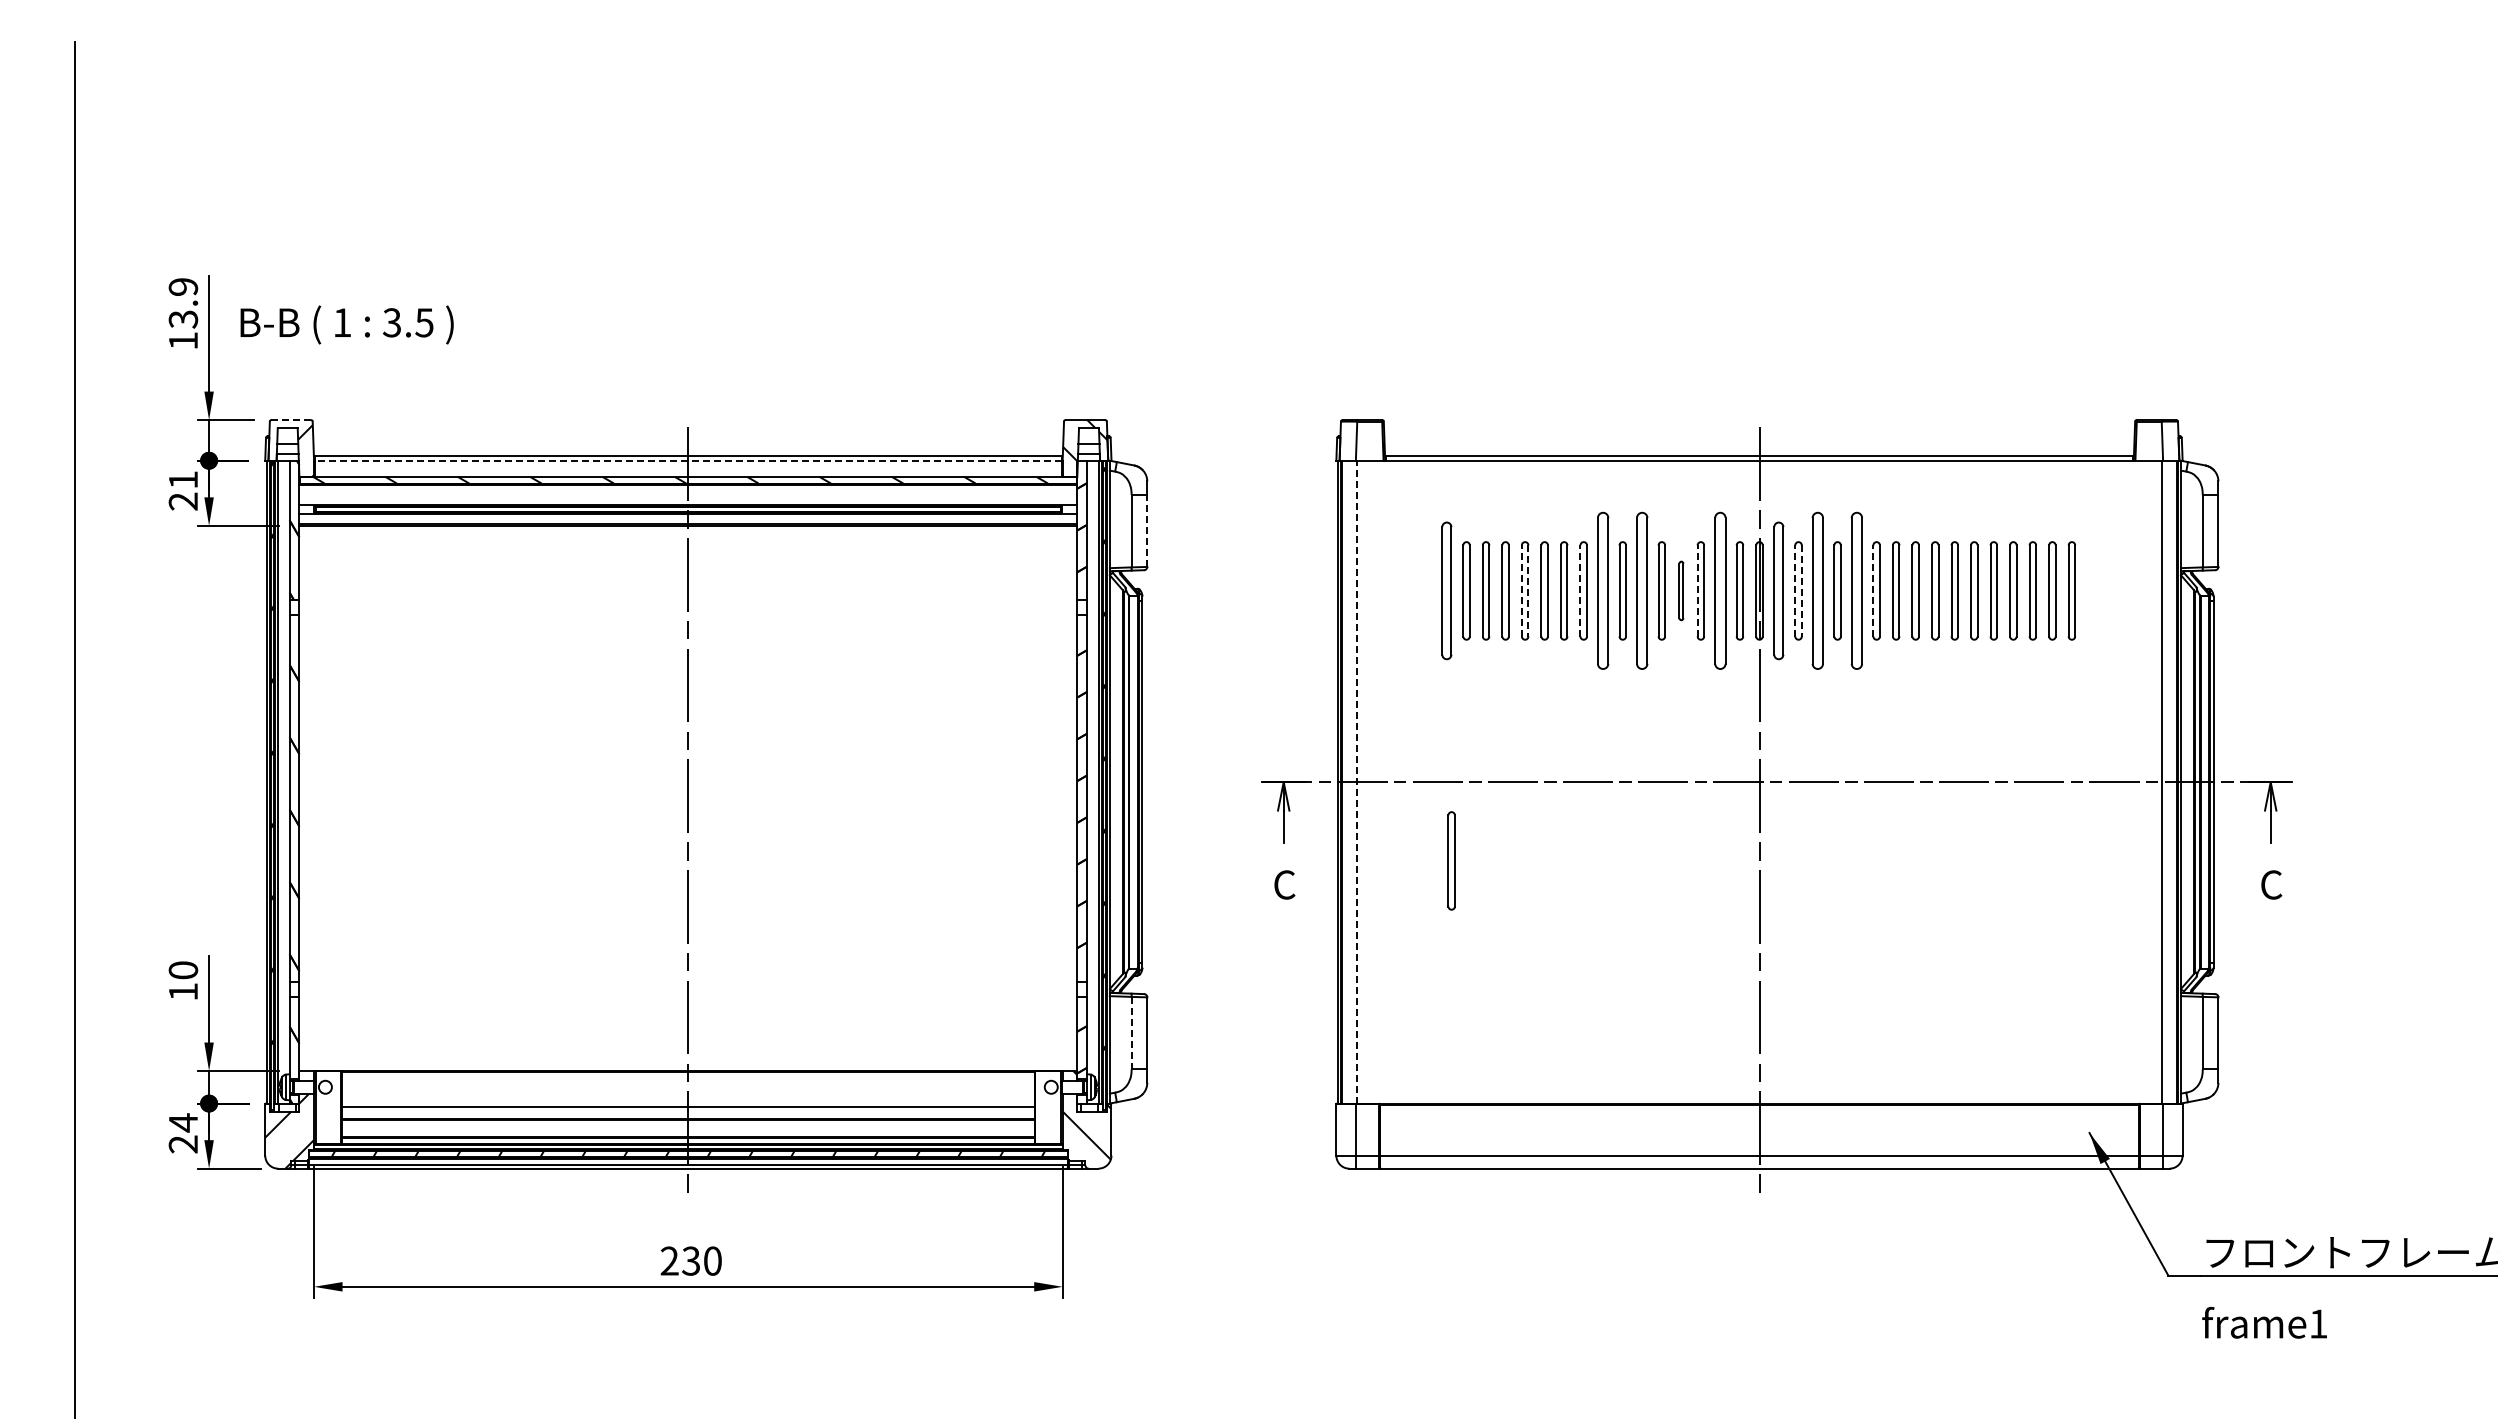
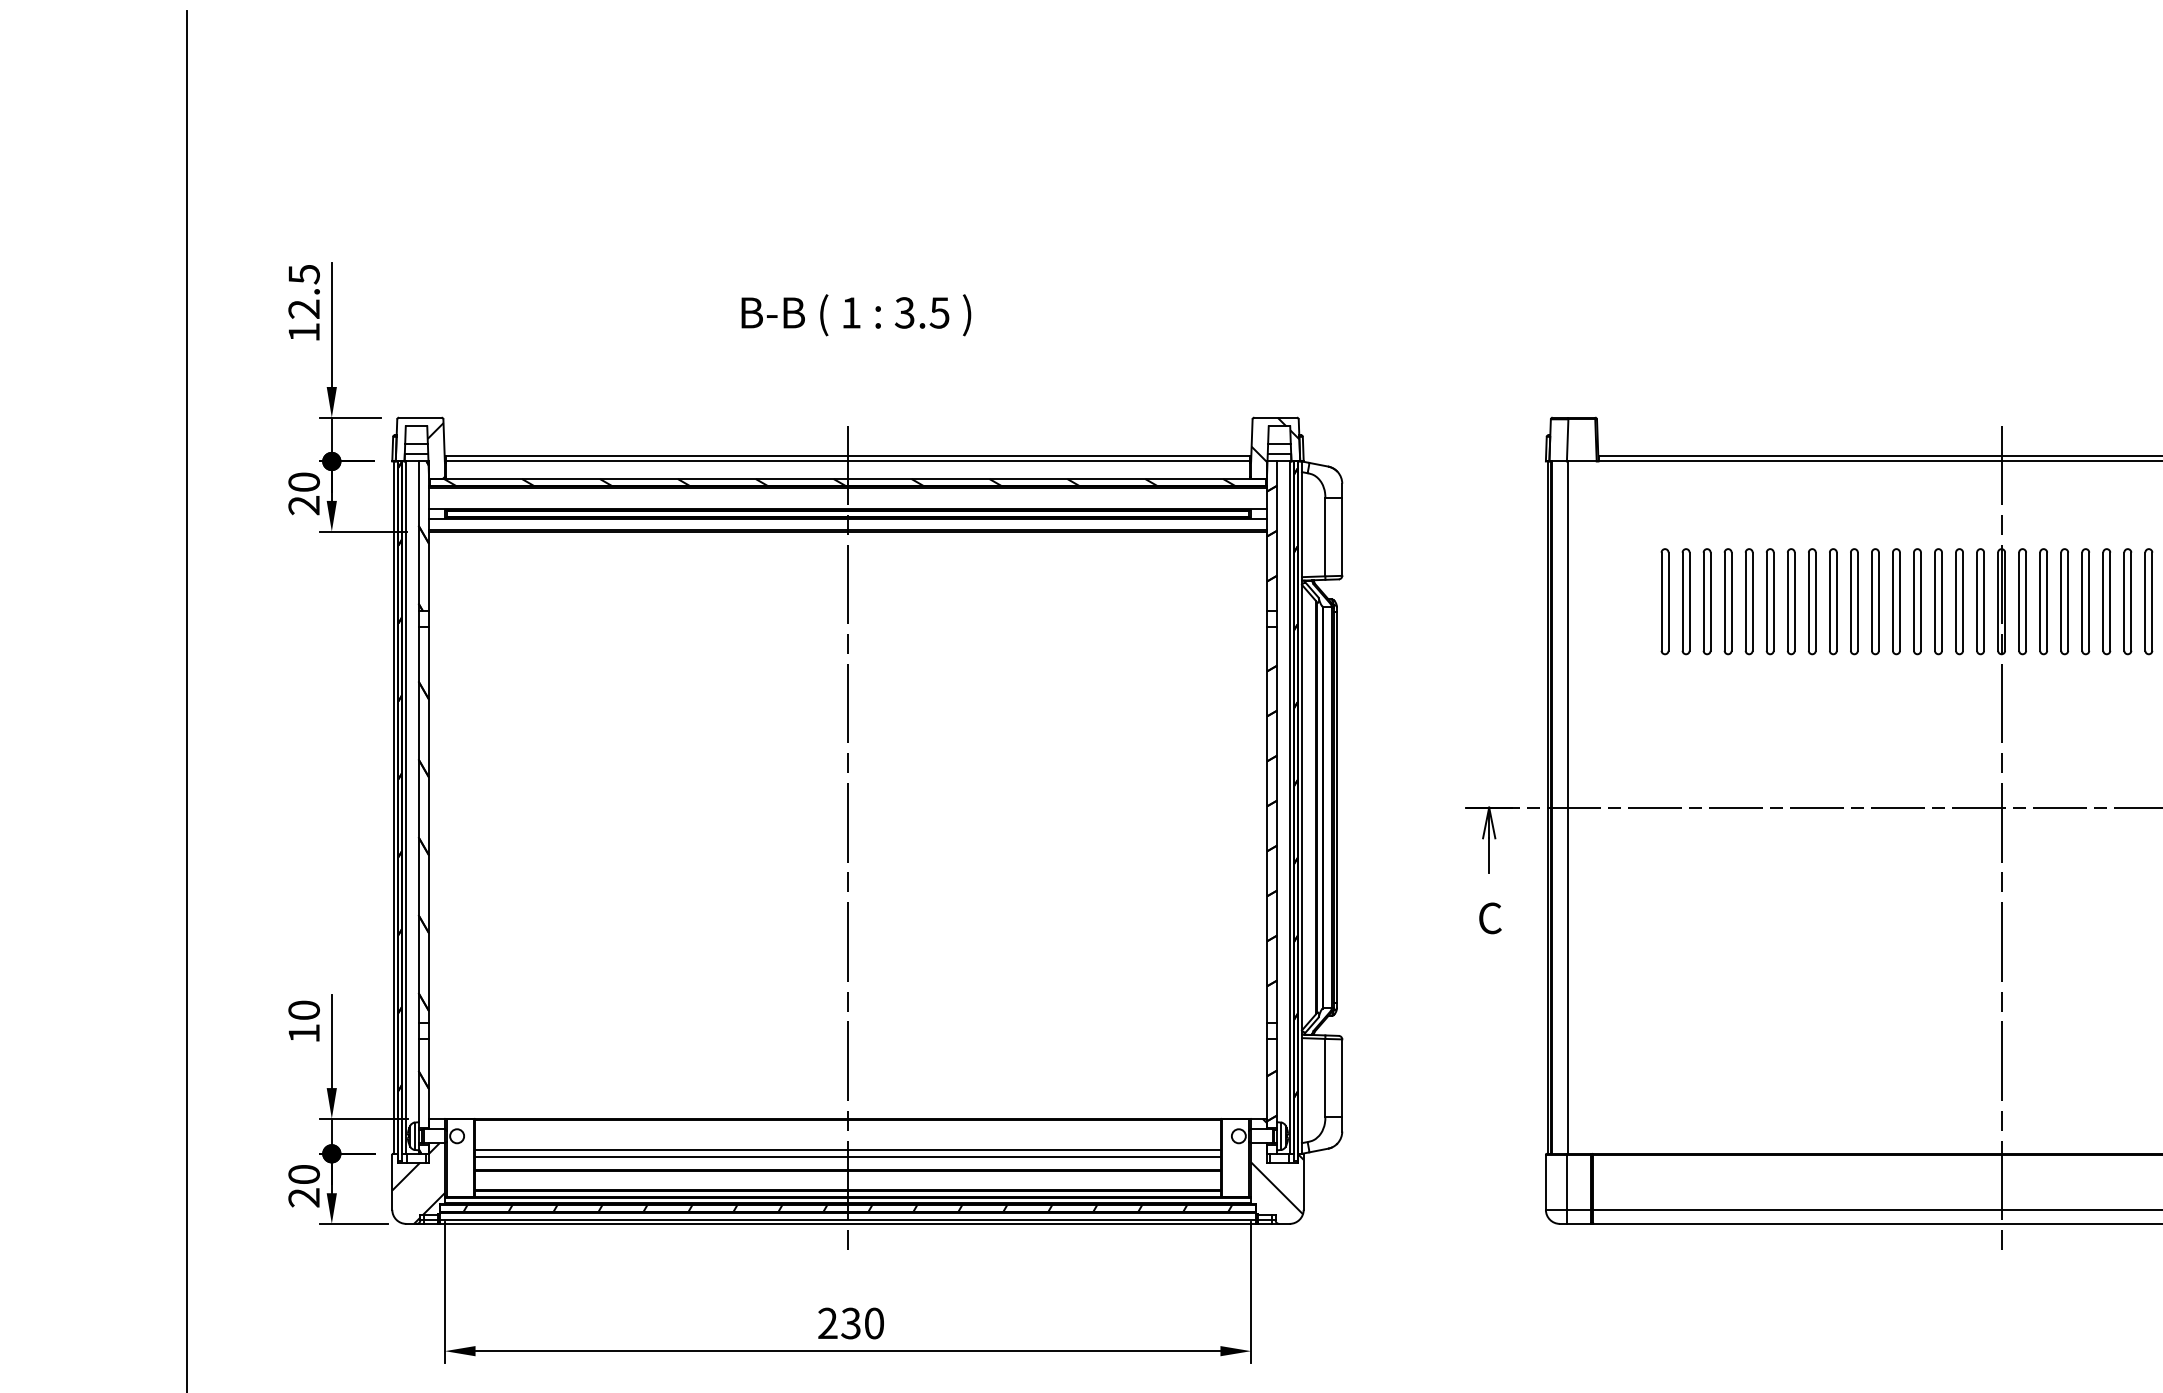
text: (183, 303) -> (304, 292), 13.9 -> 12.5
text: (346, 324) -> (855, 314), moved
line: (291, 420) -> (420, 418), dashed -> solid
line: (687, 460) -> (847, 461), dashed -> solid
text: (183, 479) -> (304, 481), 21 -> 20
line: (1147, 530) -> (1342, 536), dashed -> solid
part: (1447, 590) -> (1665, 601), size x0.71
line: (1521, 590) -> (1745, 601), dashed -> solid
line: (1528, 590) -> (1752, 601), dashed -> solid
line: (1580, 590) -> (1808, 601), dashed -> solid
part: (1603, 590) -> (1833, 601), size x0.62
part: (1642, 590) -> (1875, 601), size x0.62
part: (1681, 590) -> (1917, 601), size x1.67
line: (1697, 590) -> (1934, 601), dashed -> solid
part: (1720, 590) -> (1959, 601), size x0.62
part: (1779, 590) -> (2023, 601), size x0.71
line: (1795, 590) -> (2040, 601), dashed -> solid
line: (1801, 590) -> (2046, 601), dashed -> solid
part: (1818, 590) -> (2065, 601), size x0.62
part: (1857, 590) -> (2107, 601), size x0.62
line: (1873, 590) -> (2124, 601), dashed -> solid
line: (1356, 781) -> (1567, 806), dashed -> solid
part: (1451, 860) -> (1669, 892), removed
line: (1131, 1033) -> (1325, 1078), dashed -> solid
line: (688, 1100) -> (848, 1150), added
text: (183, 1122) -> (304, 1174), 24 -> 20

